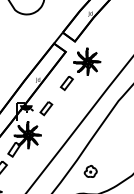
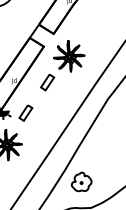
part: (90, 171) -> (81, 182), size x1.43

